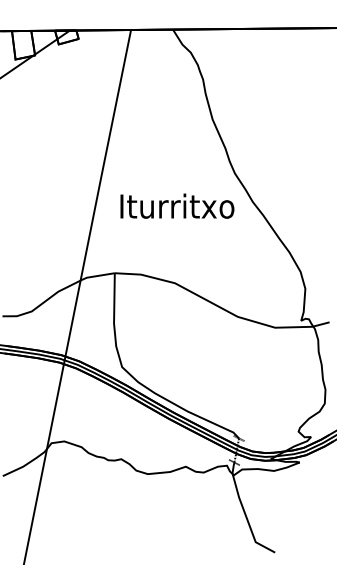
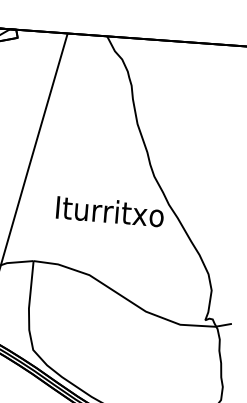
text: (177, 205) -> (110, 210), moved

